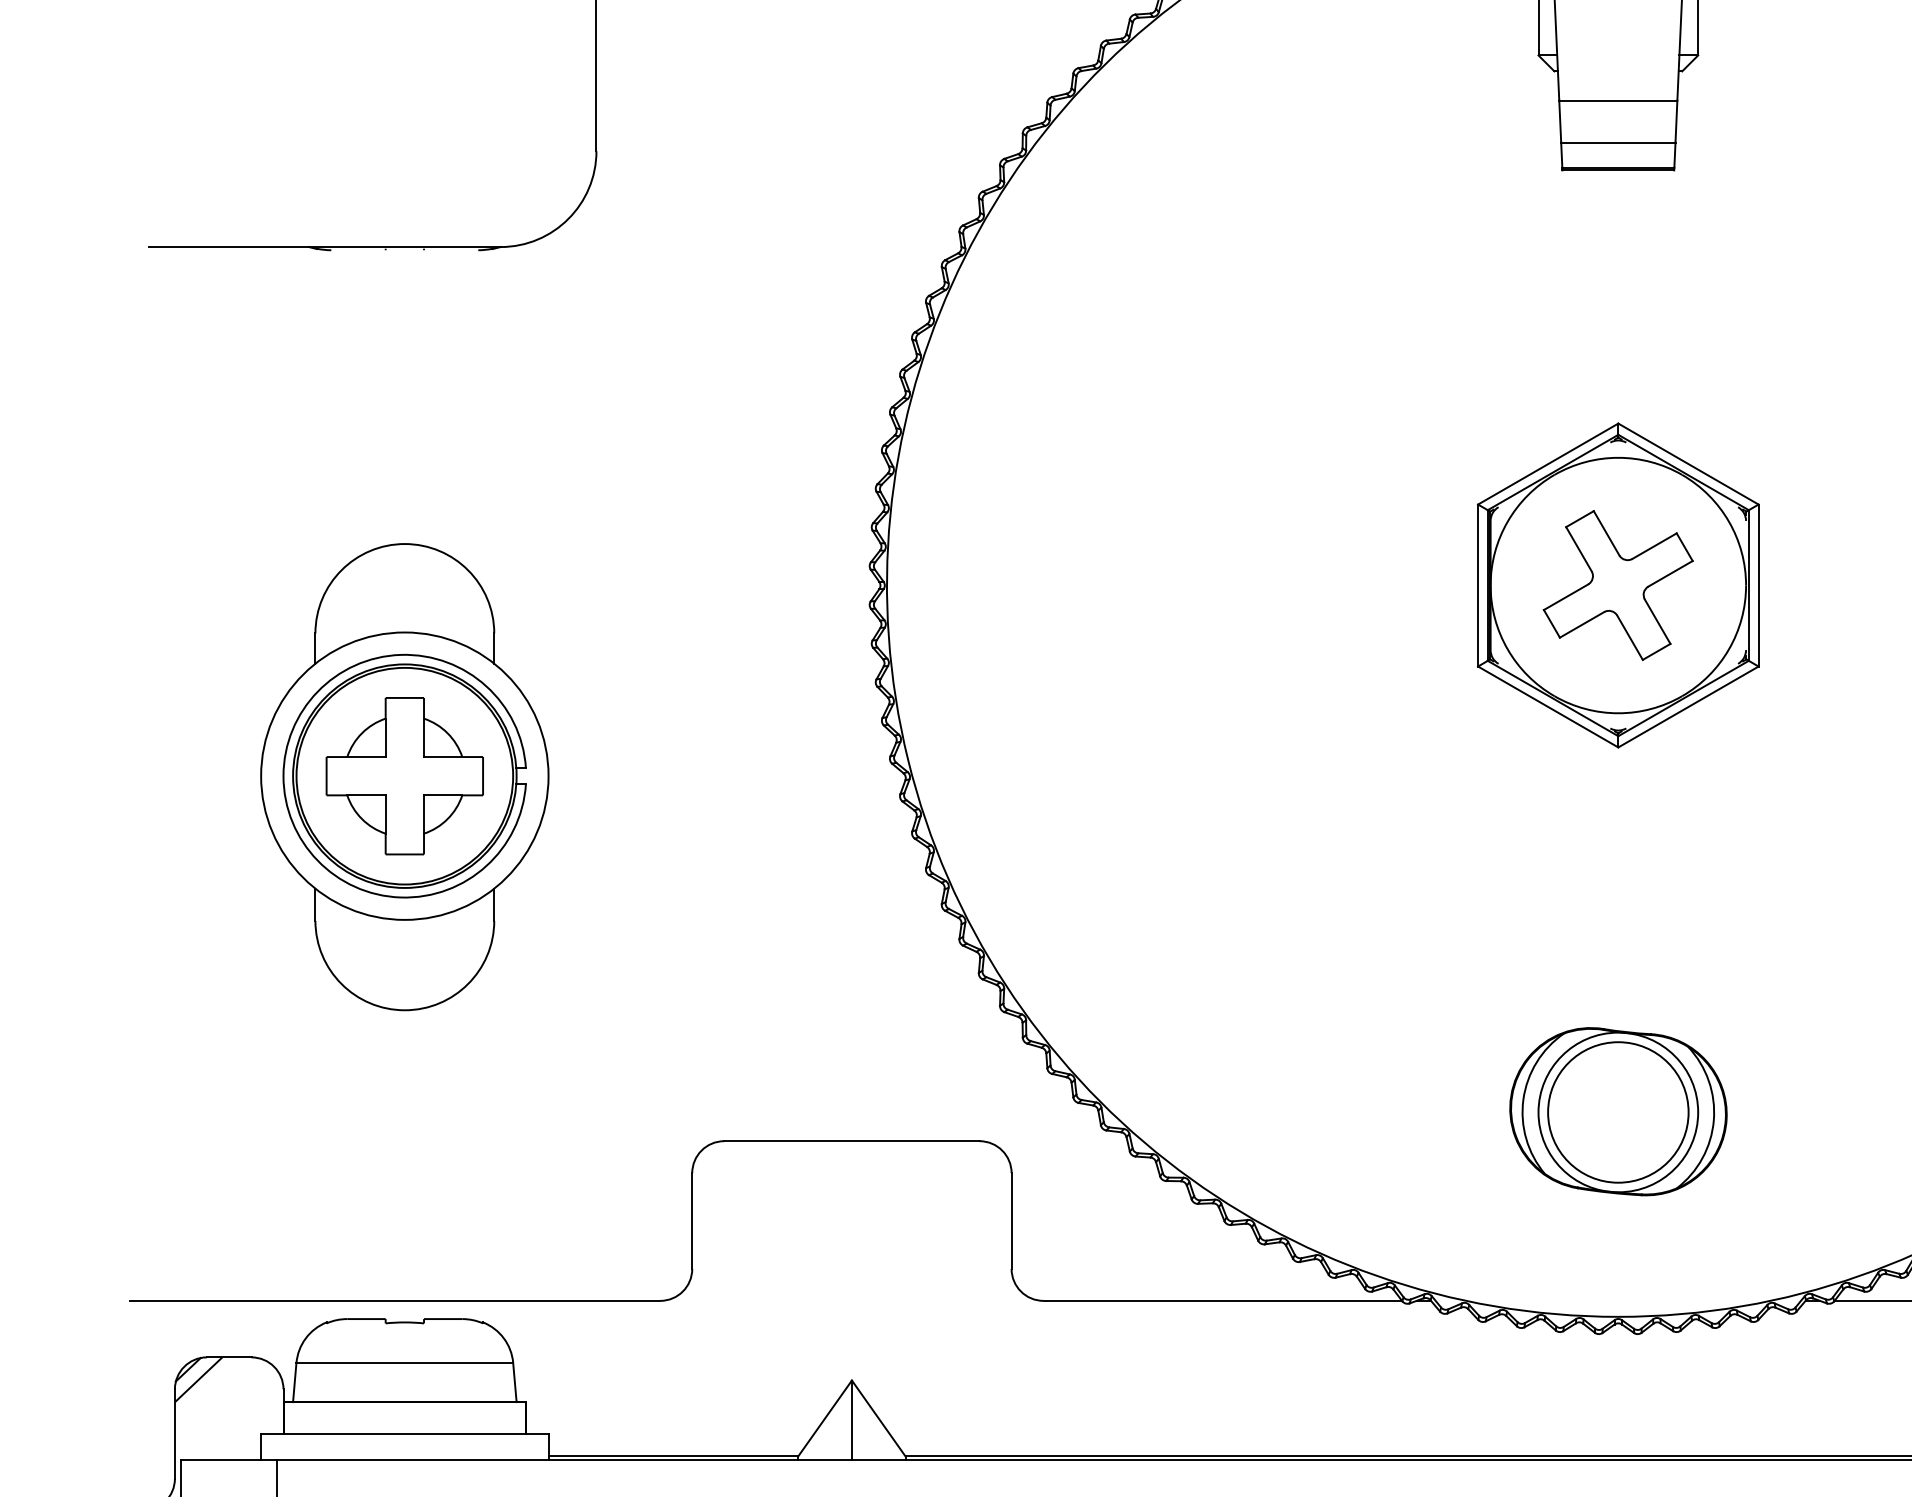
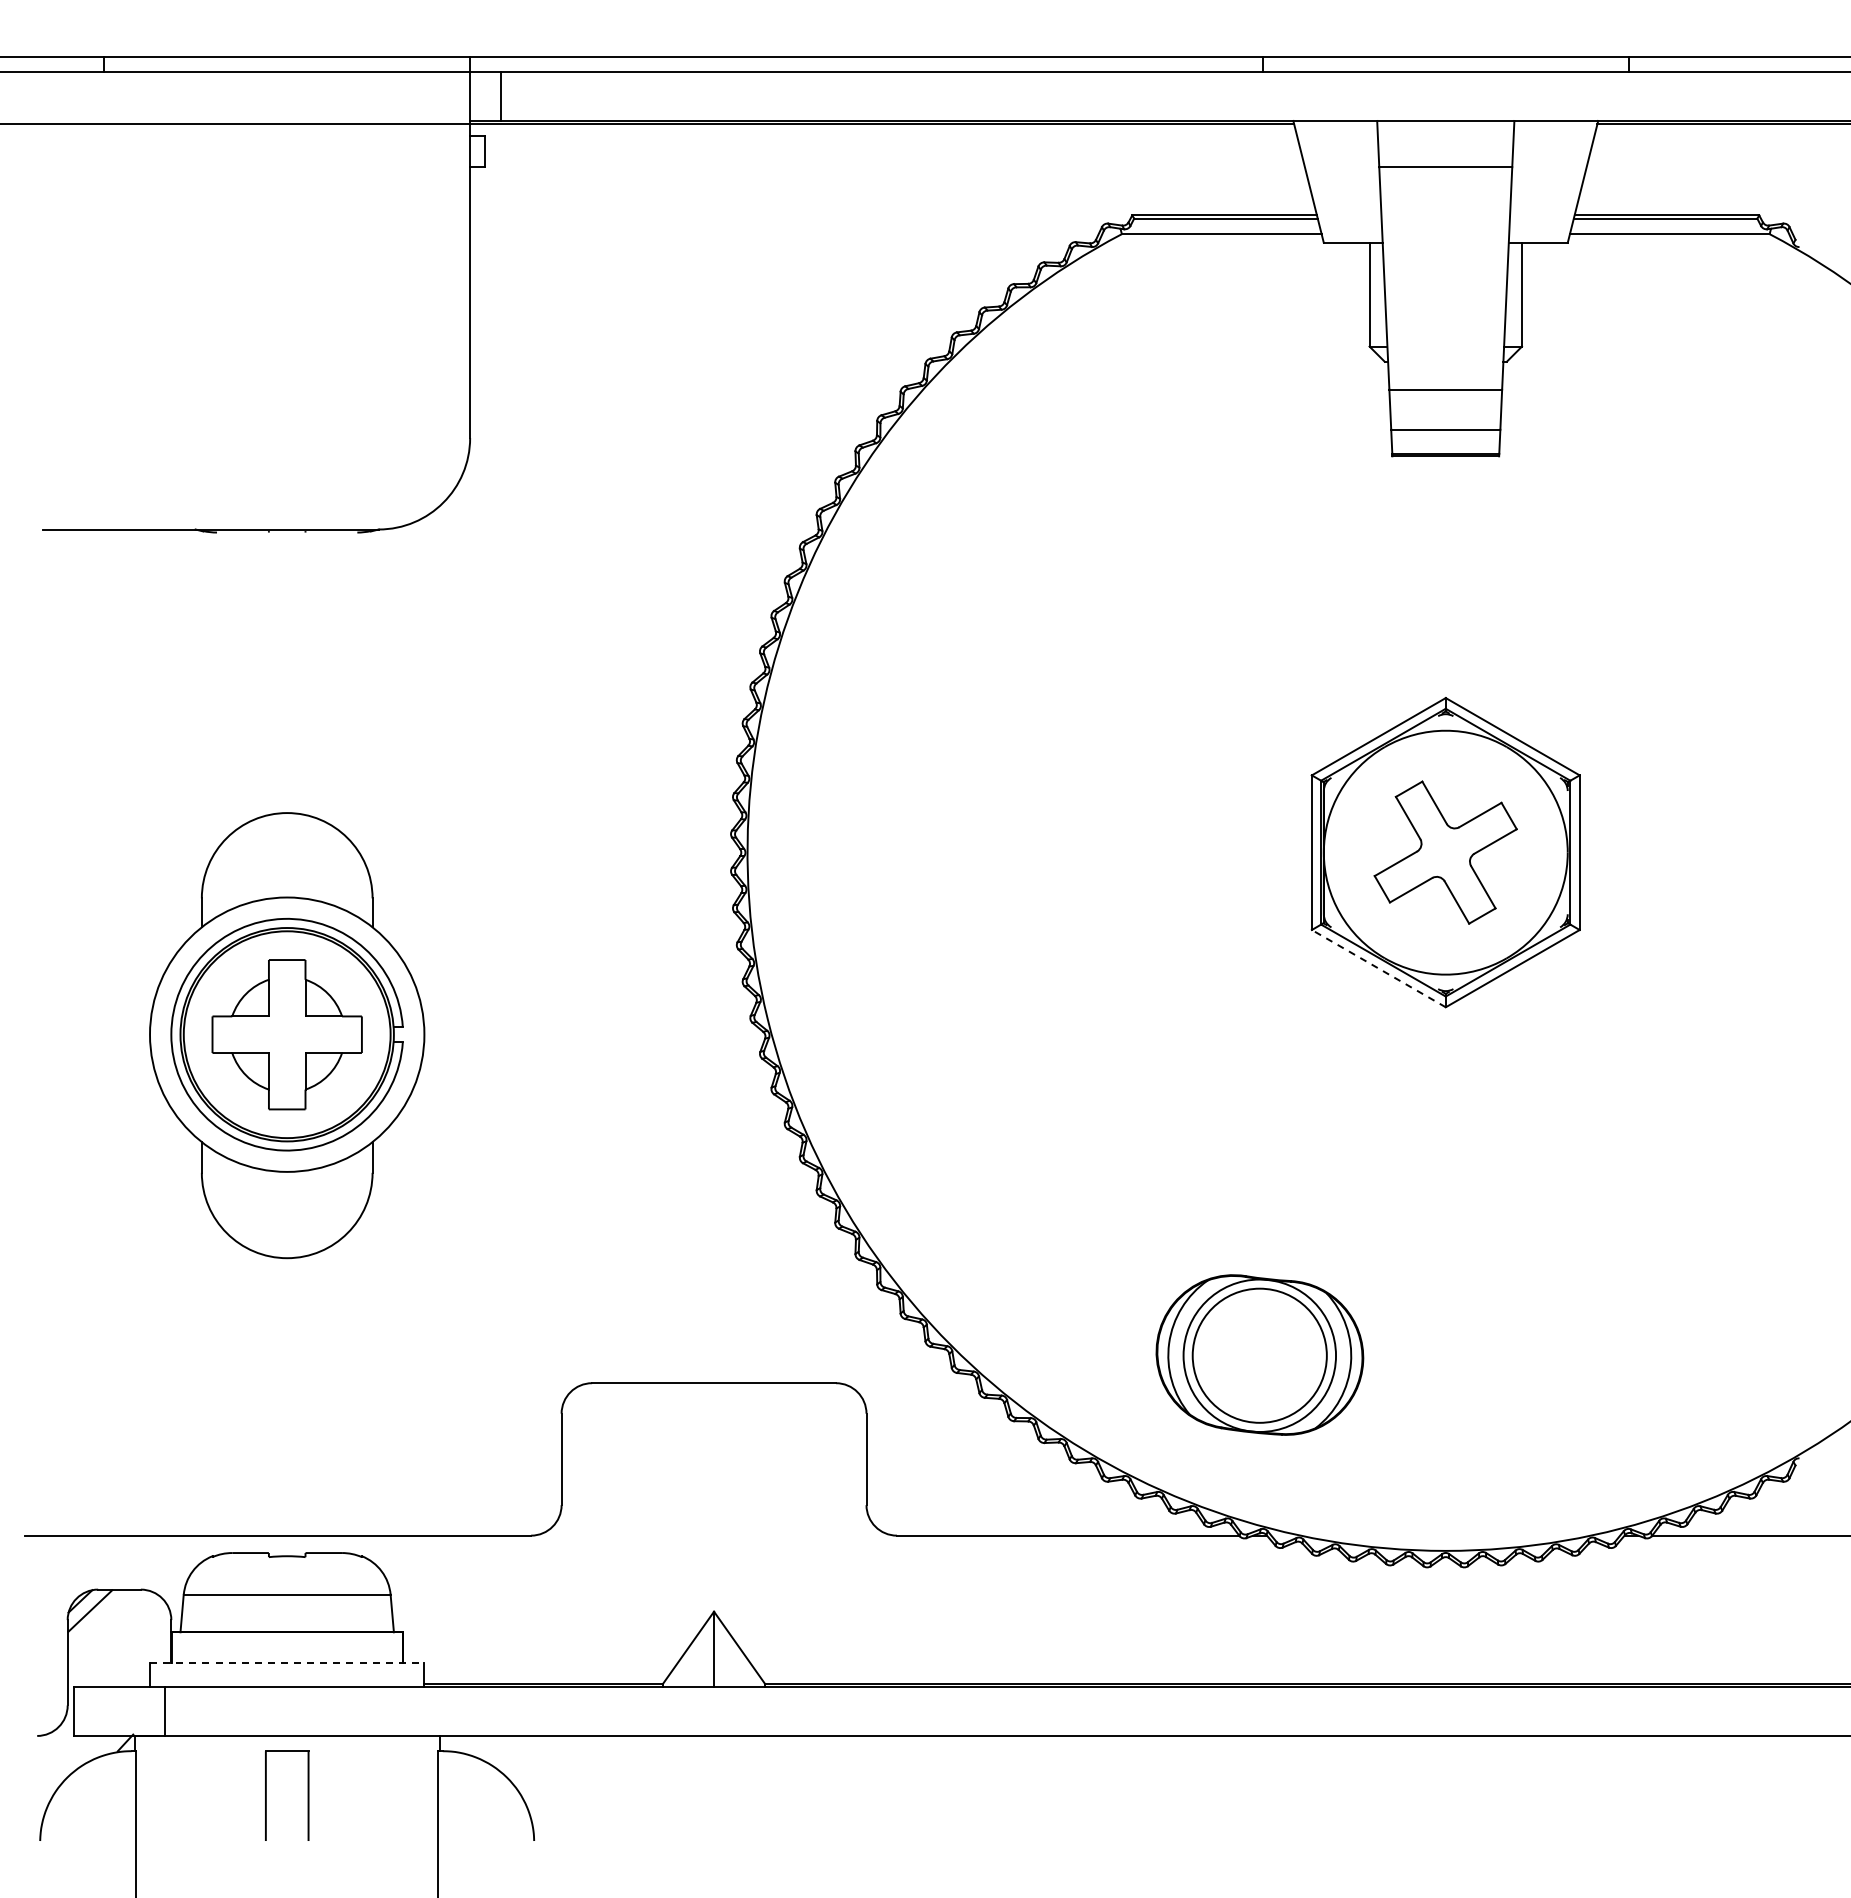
line: (1547, 706) -> (1378, 968), solid -> dashed
part: (1618, 1111) -> (1259, 1354), moved
line: (405, 1433) -> (287, 1662), solid -> dashed

